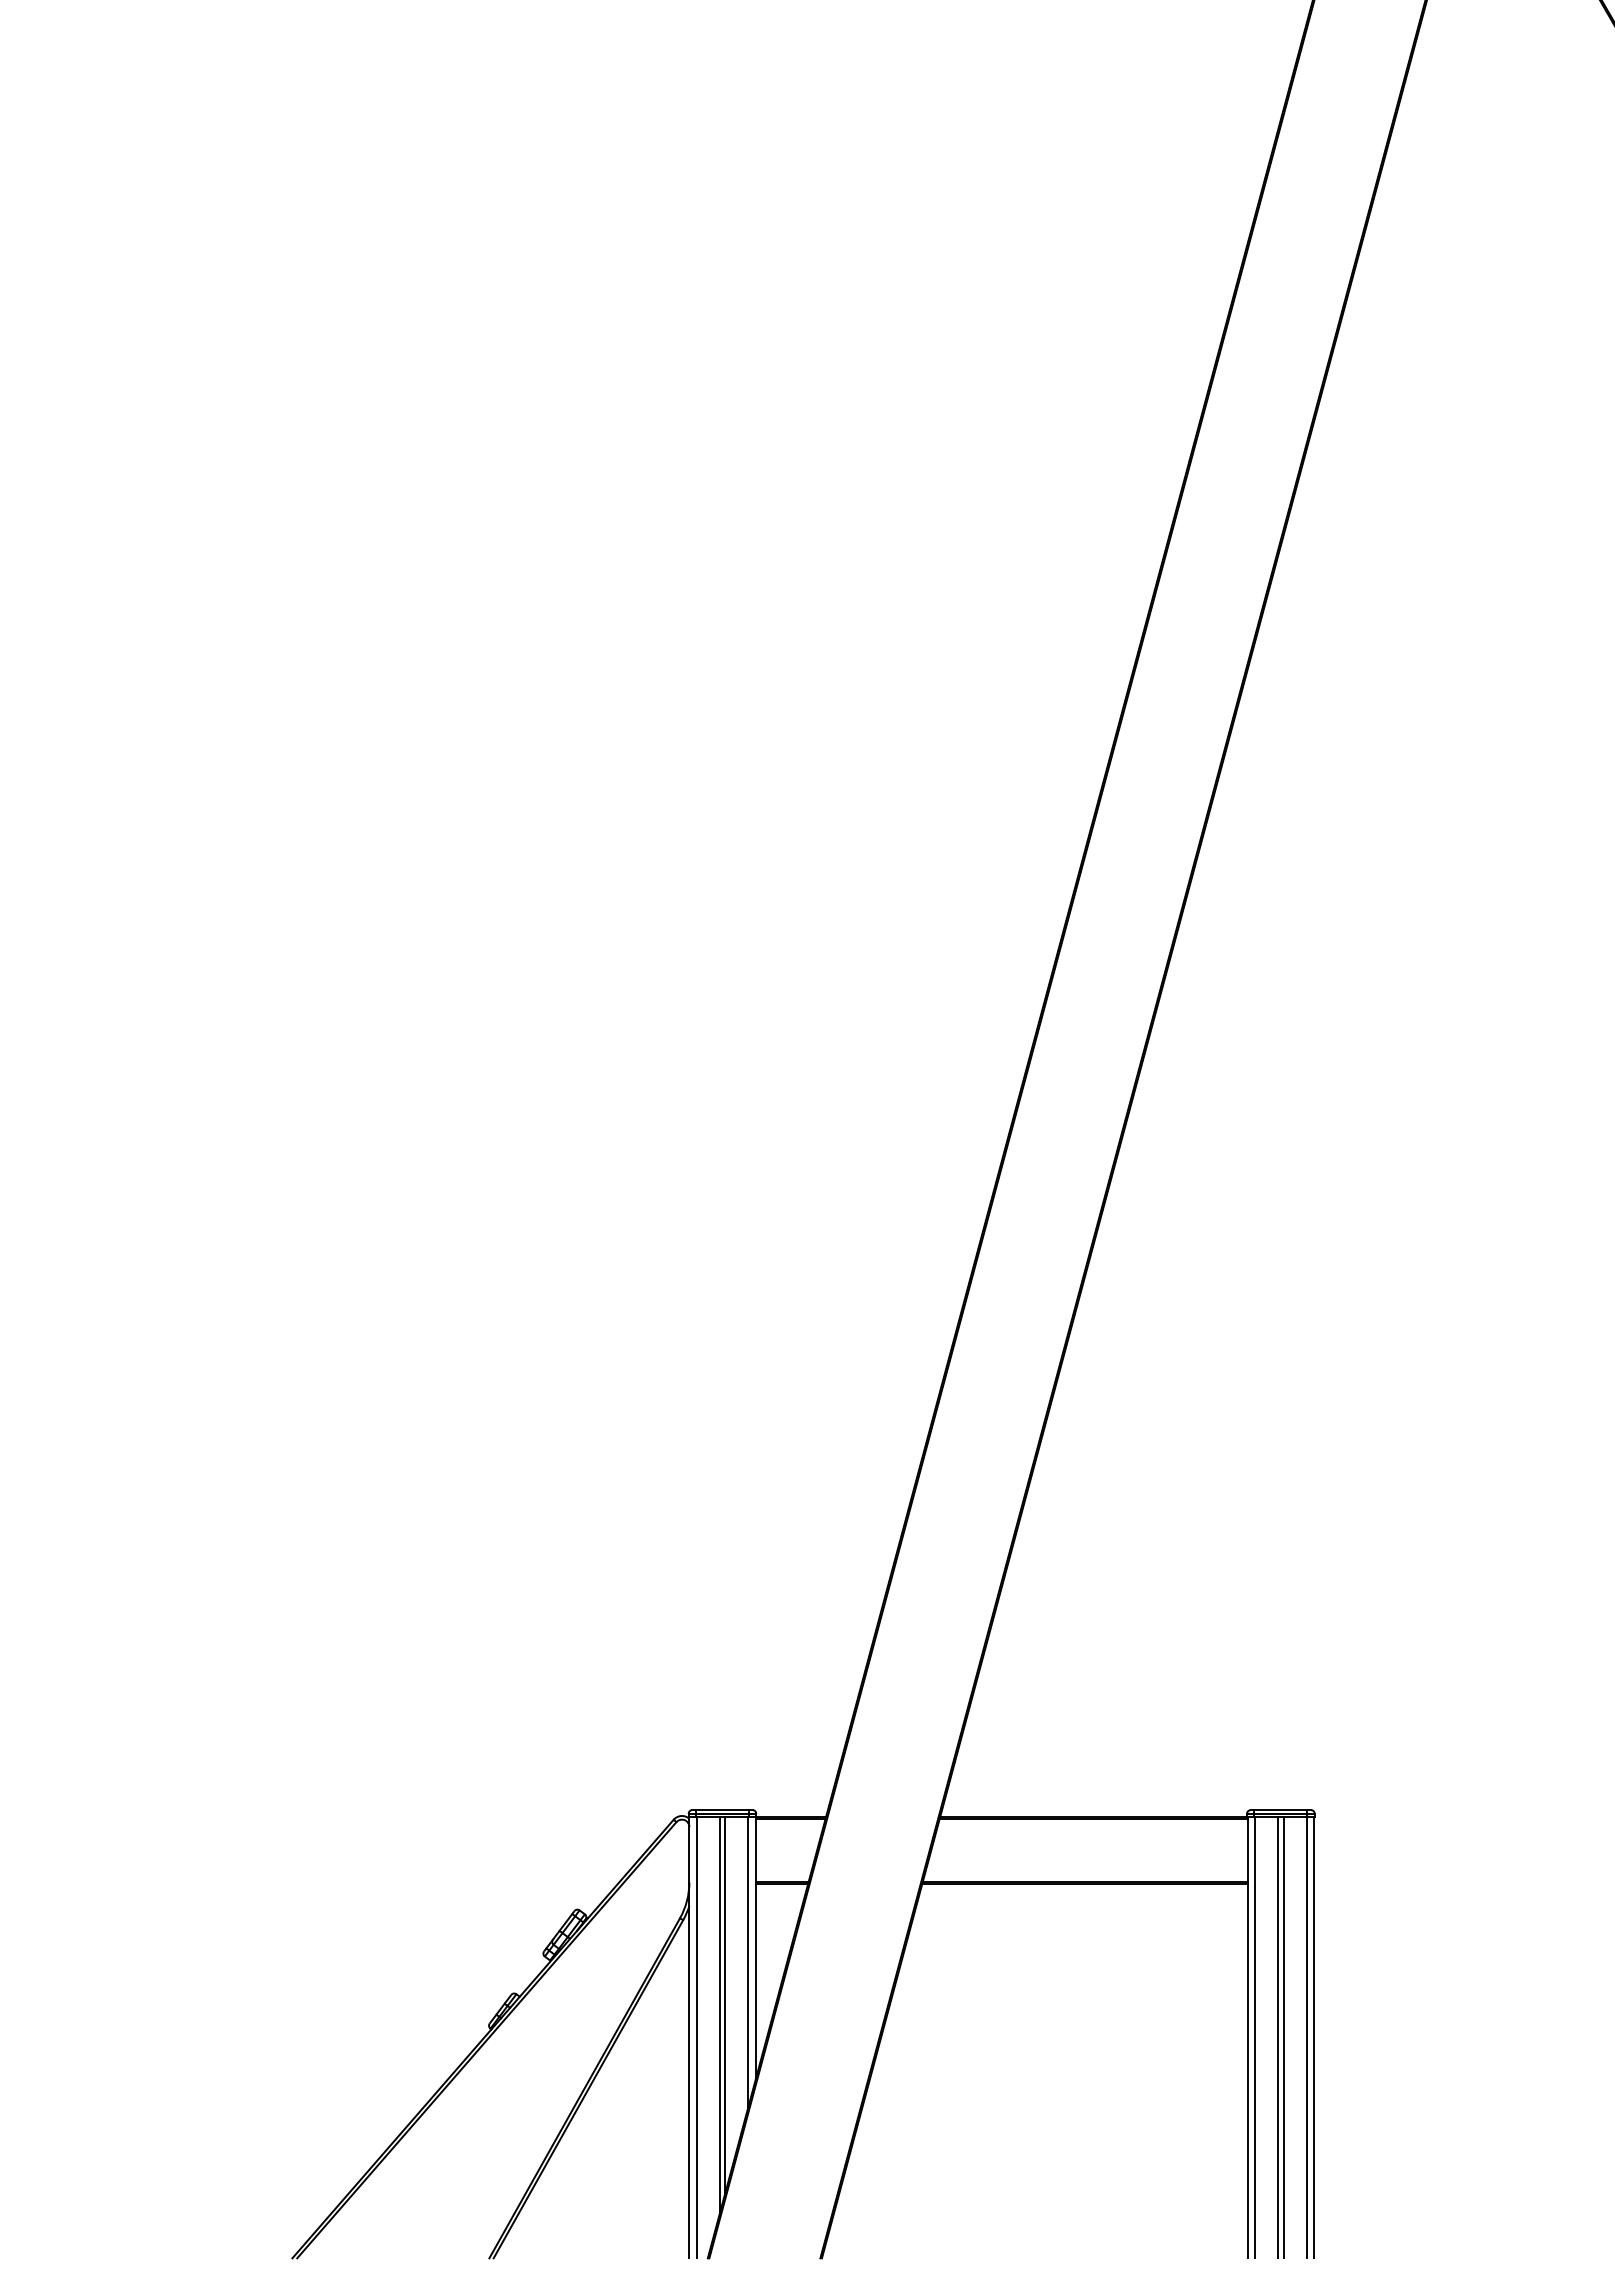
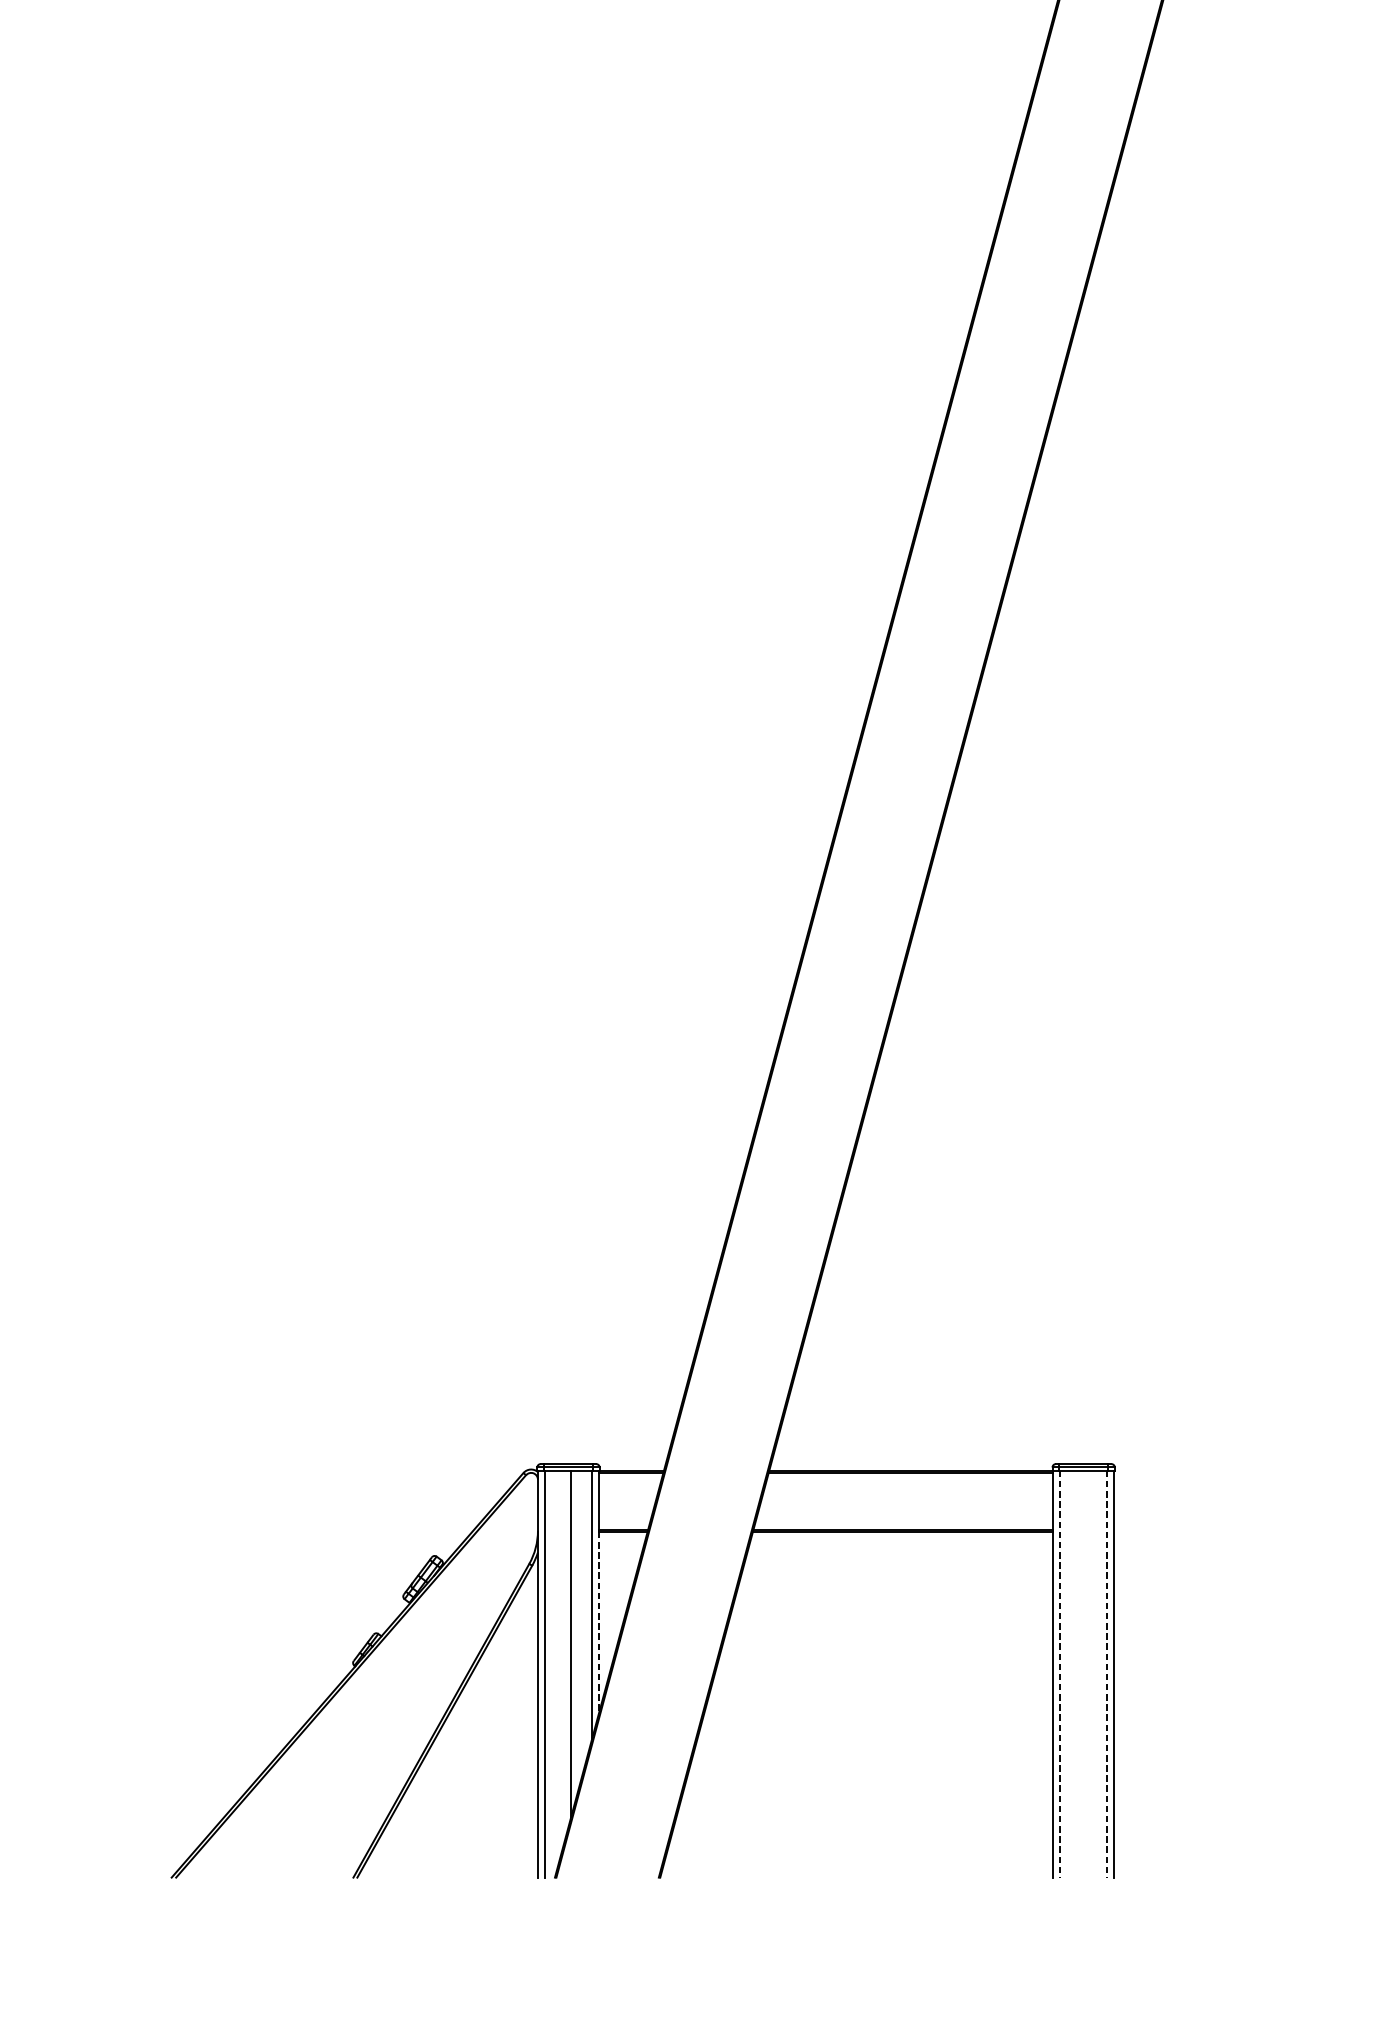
line: (755, 1982) -> (598, 1623), solid -> dashed
line: (719, 2015) -> (565, 1653), removed
line: (1277, 2037) -> (1080, 1673), removed
line: (1283, 2037) -> (1086, 1673), removed
line: (1255, 2038) -> (1060, 1674), solid -> dashed
line: (1306, 2038) -> (1107, 1674), solid -> dashed

